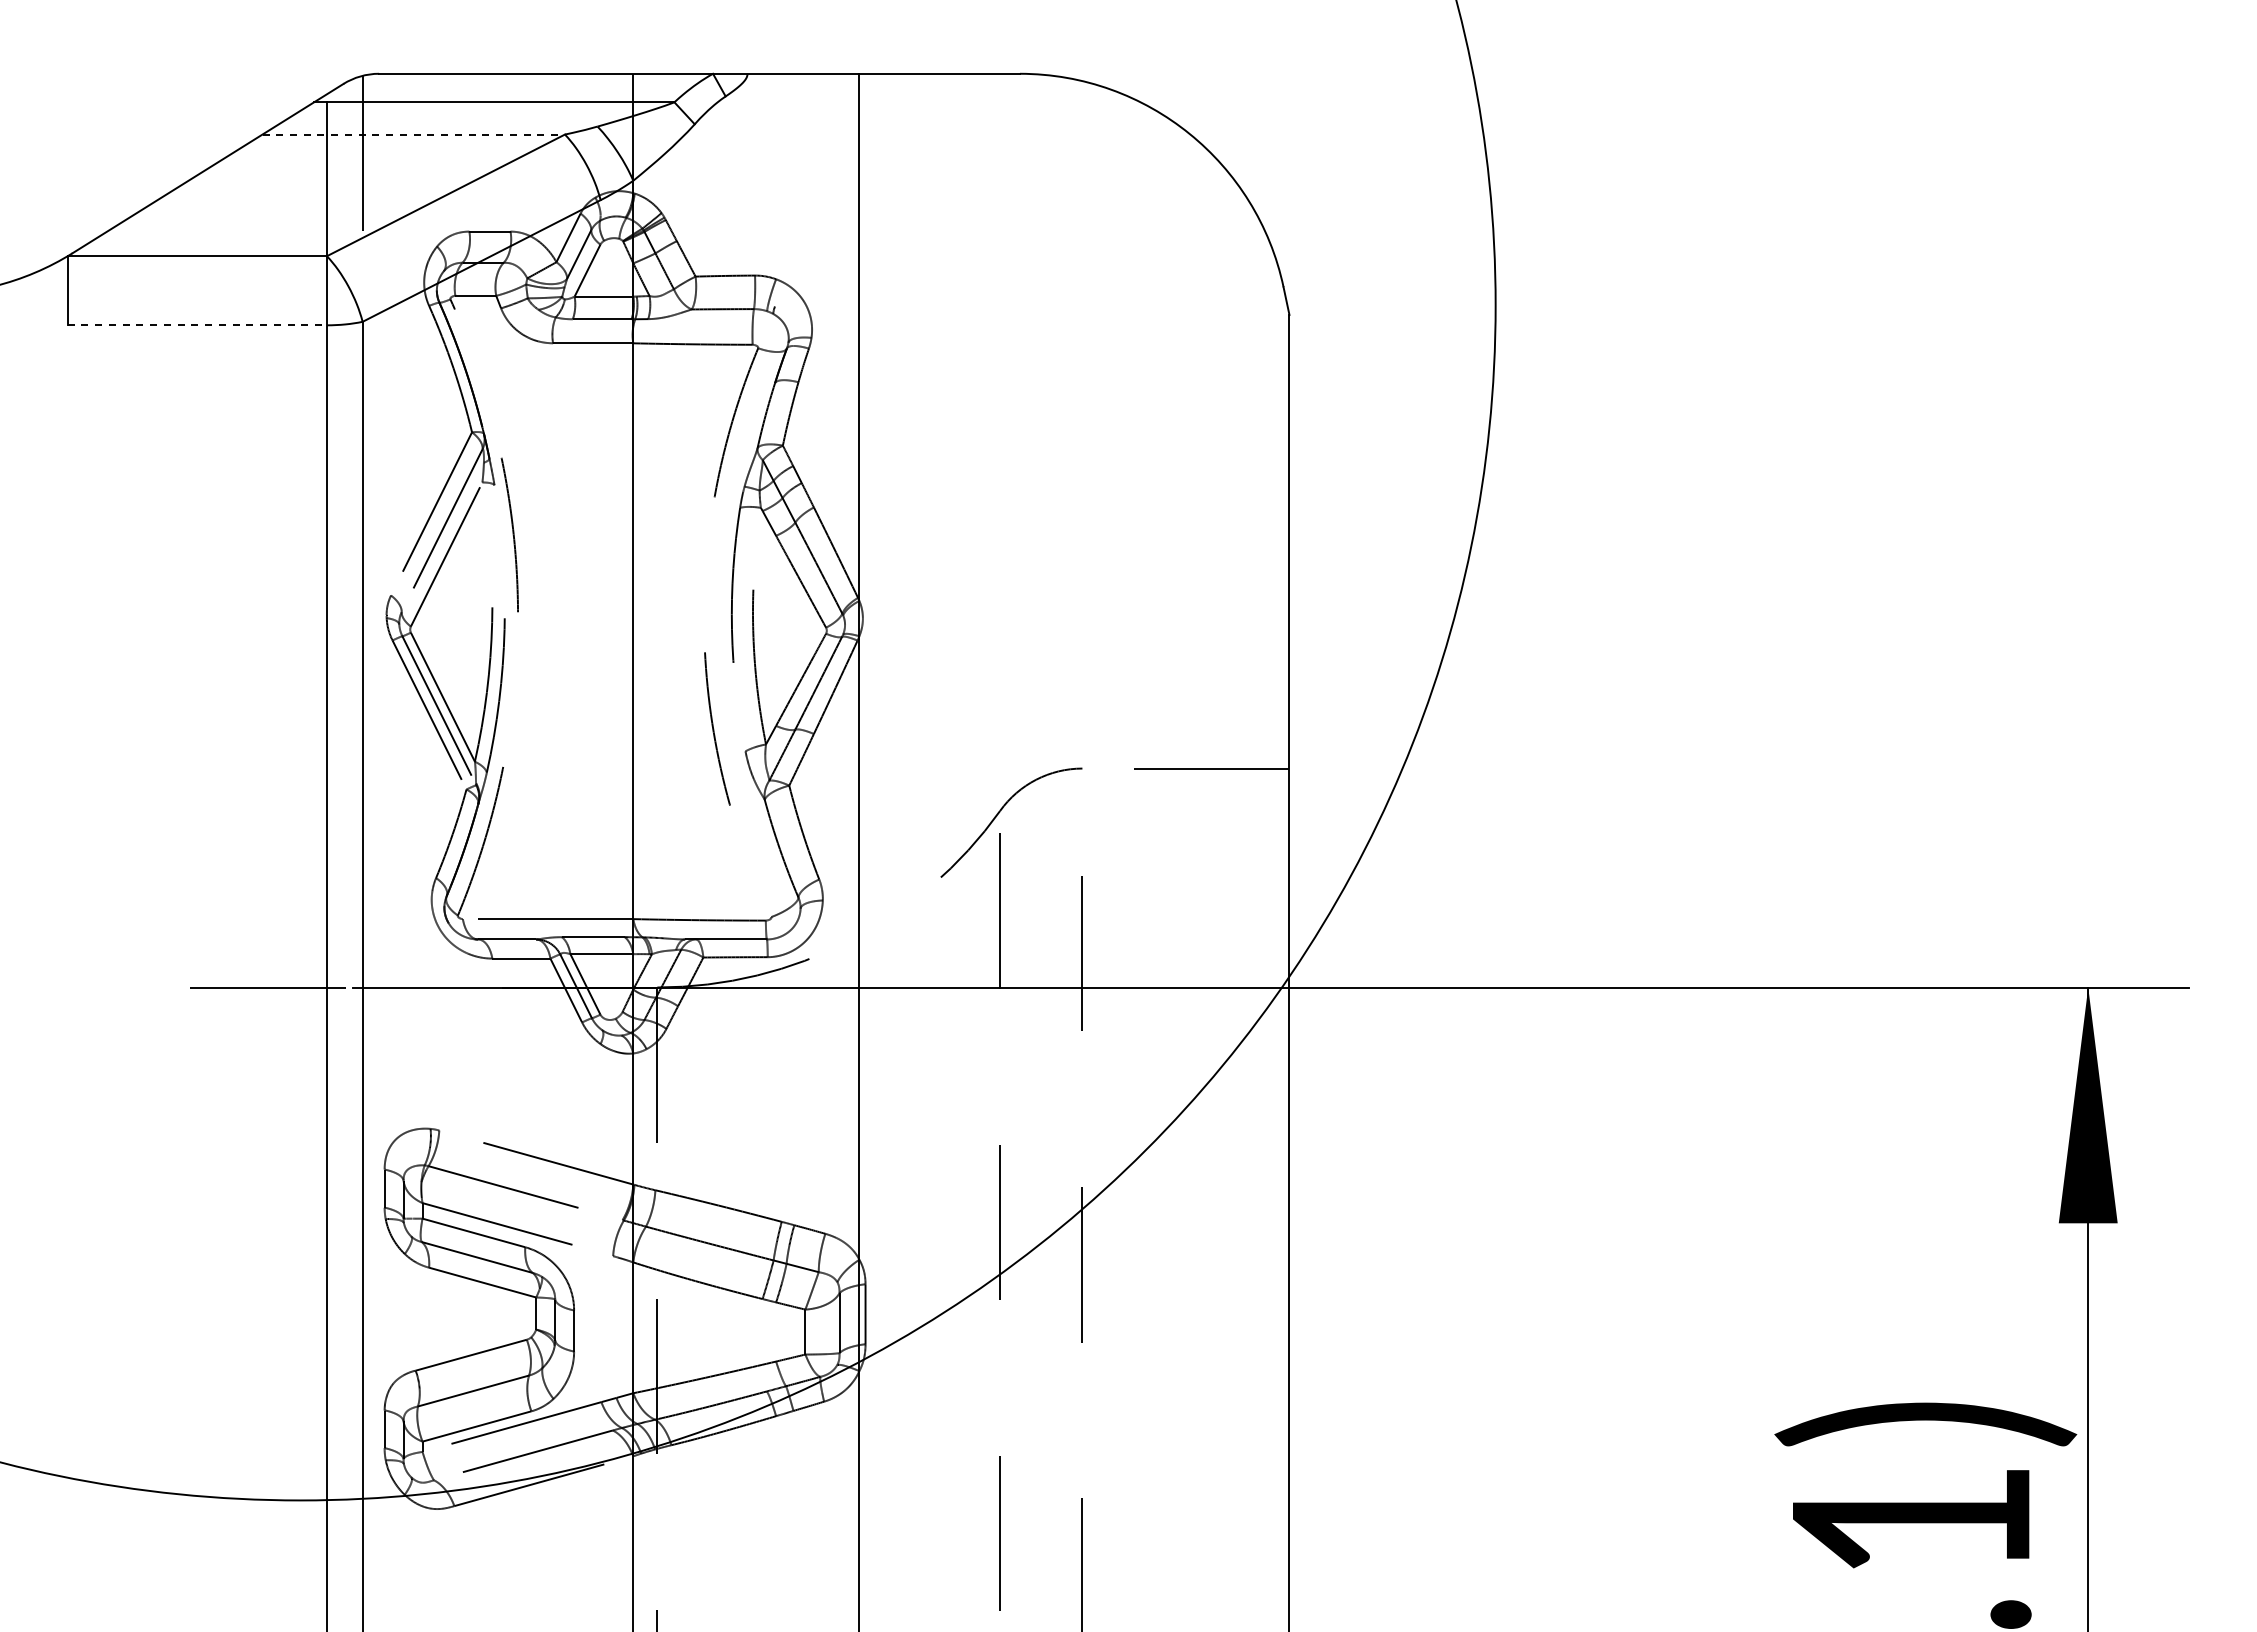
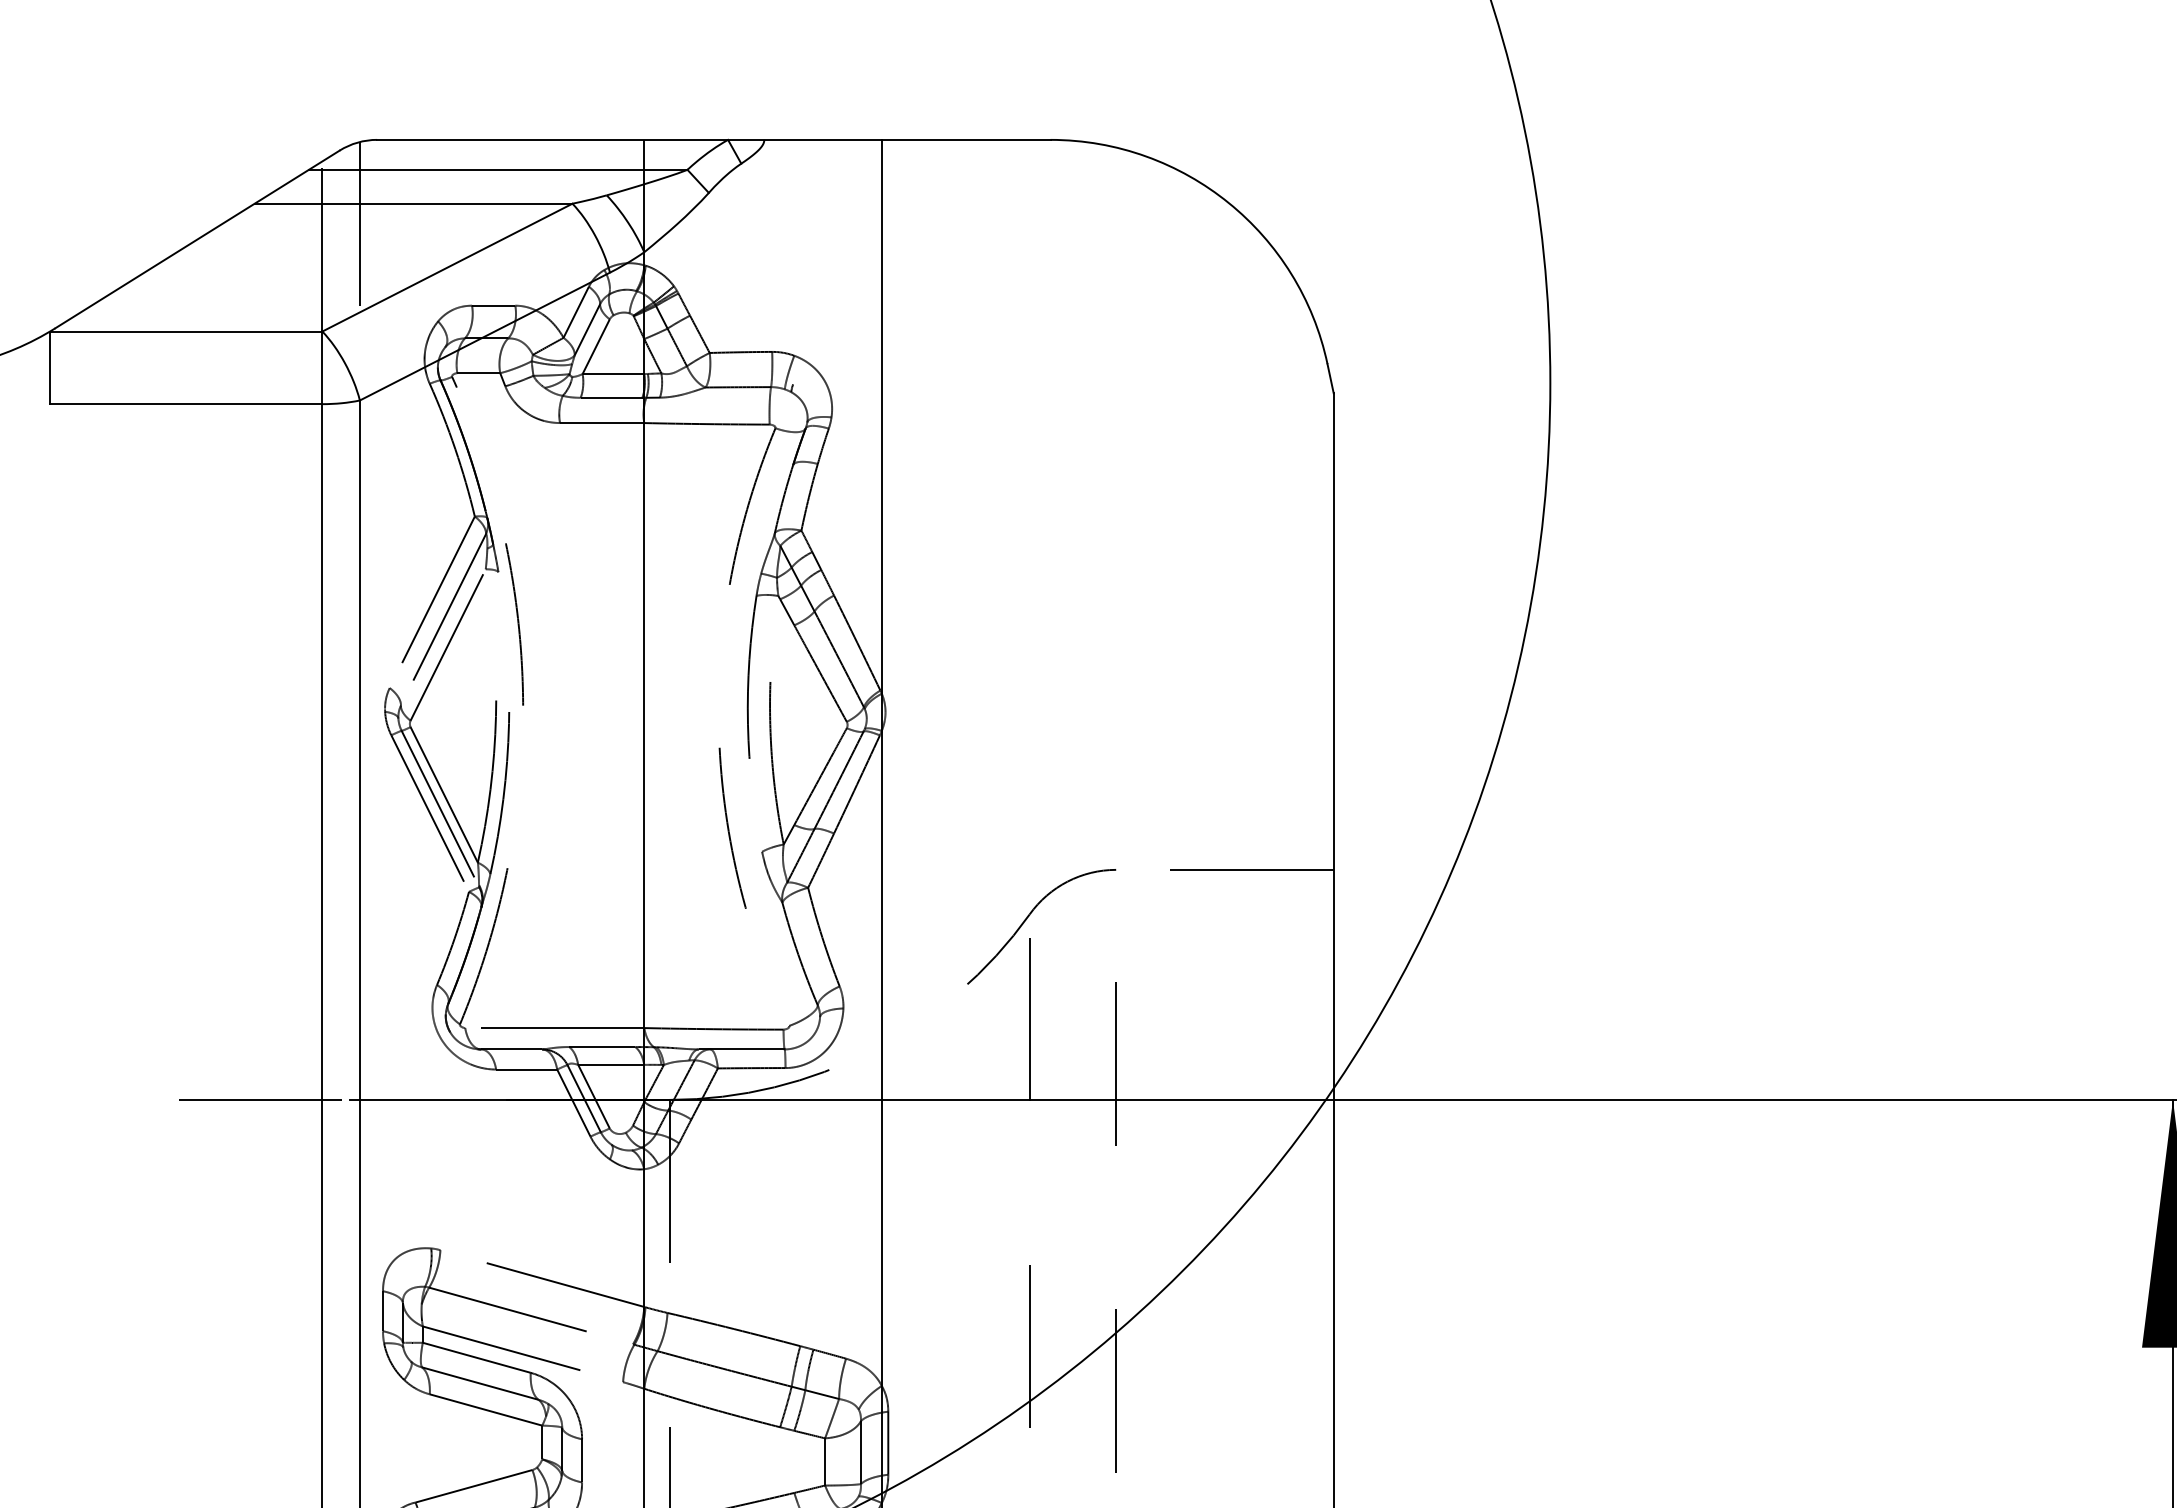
line: (414, 134) -> (414, 203), dashed -> solid
line: (197, 325) -> (186, 404), dashed -> solid

